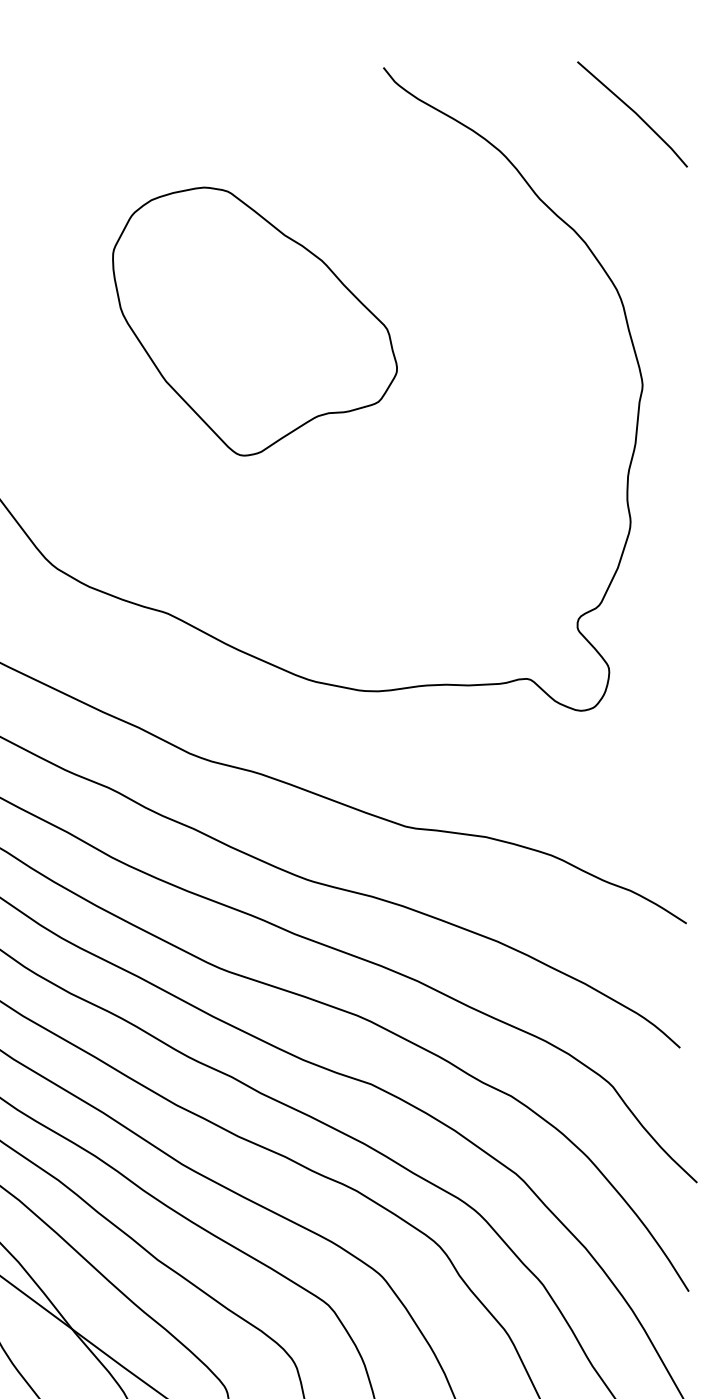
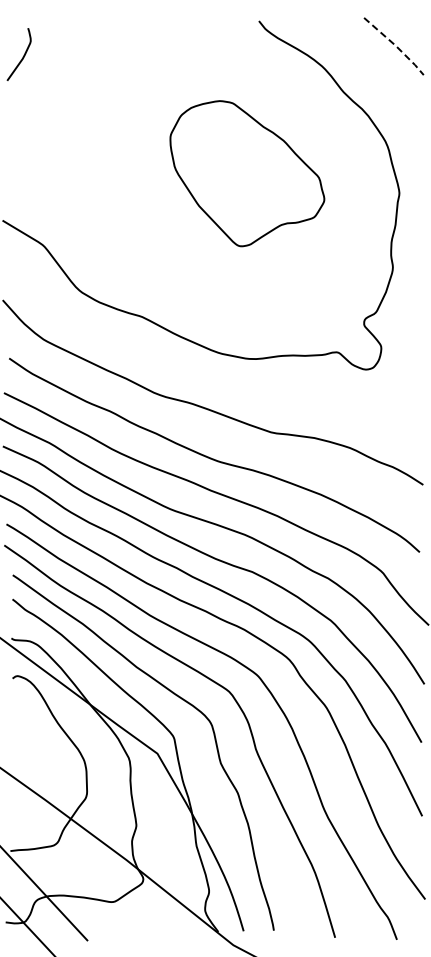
line: (635, 112) -> (395, 45), solid -> dashed
part: (255, 321) -> (247, 173), moved

